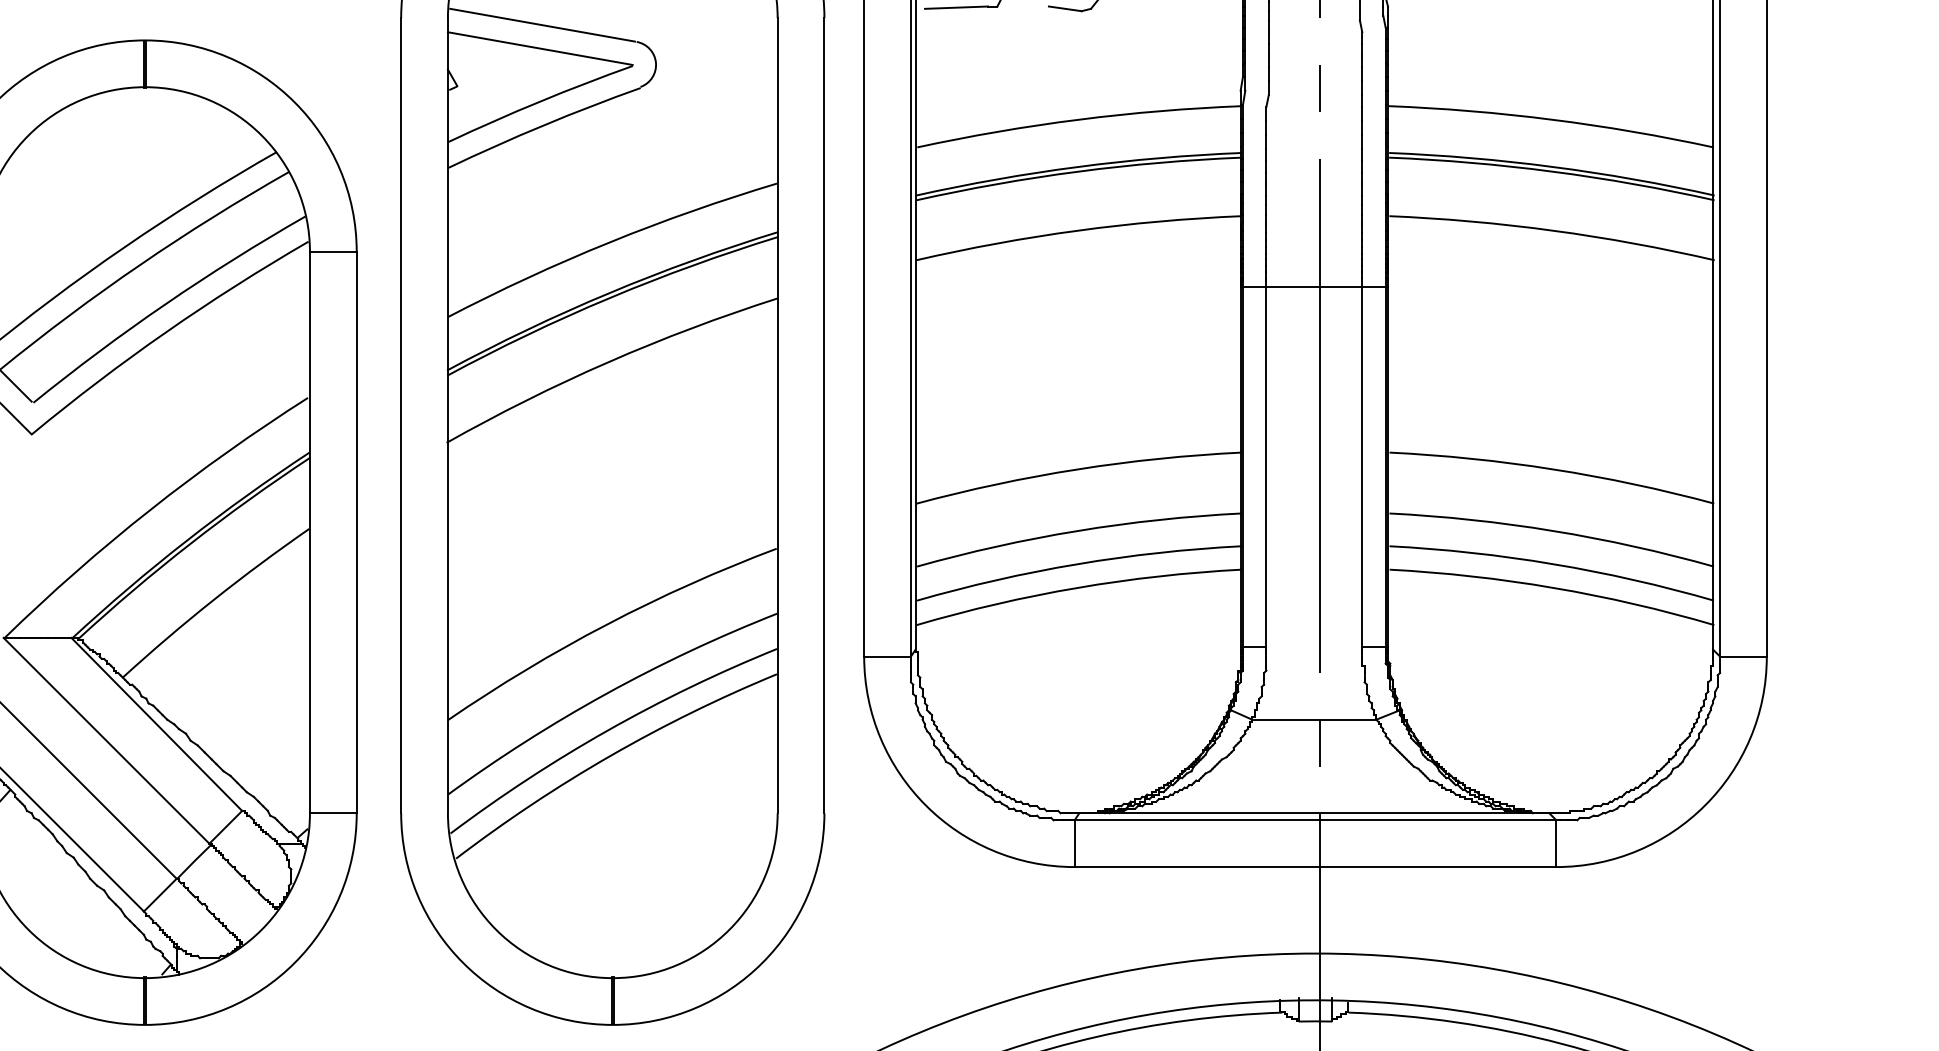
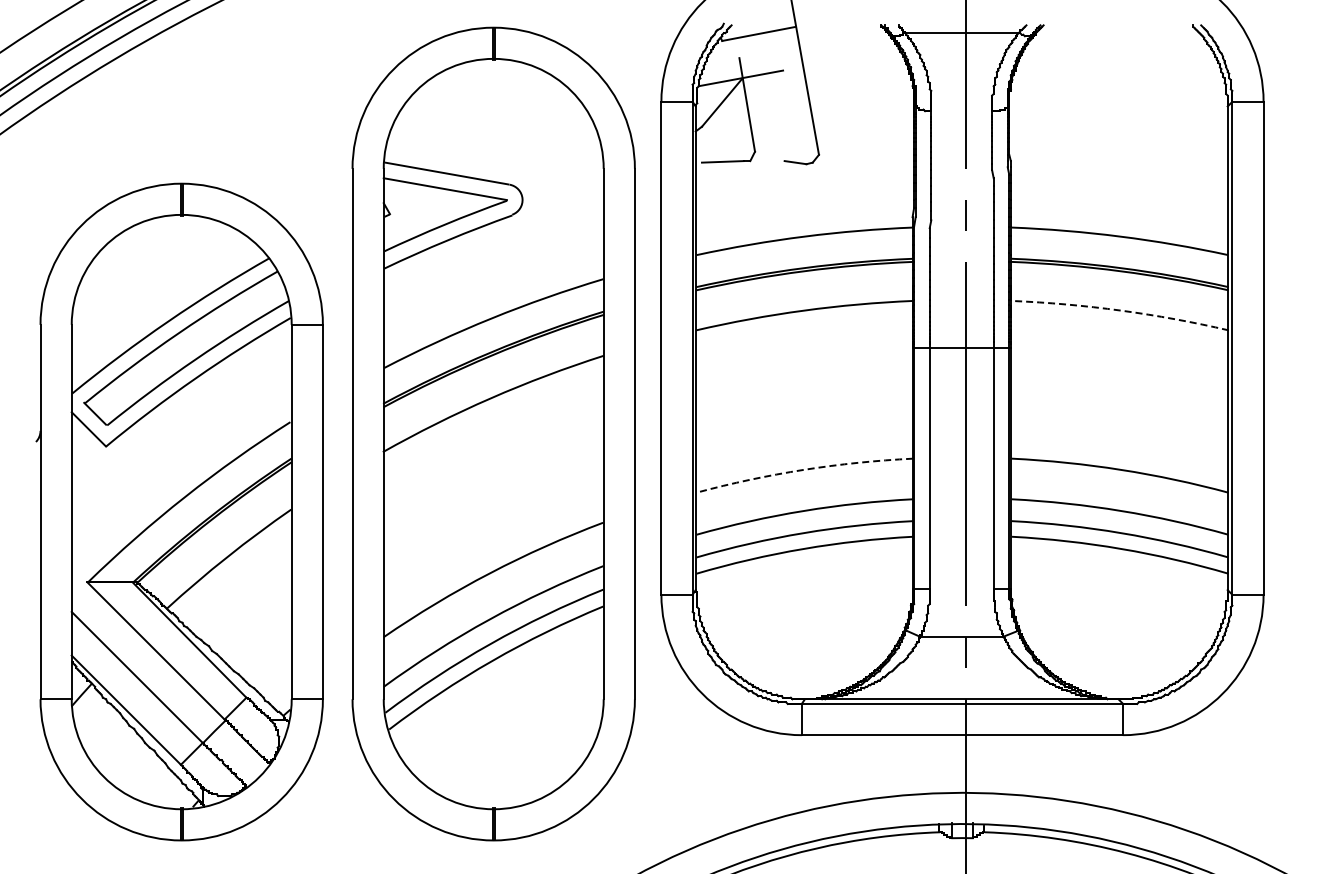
arc: (1553, 230) -> (1121, 310), solid -> dashed
arc: (1077, 468) -> (803, 469), solid -> dashed

